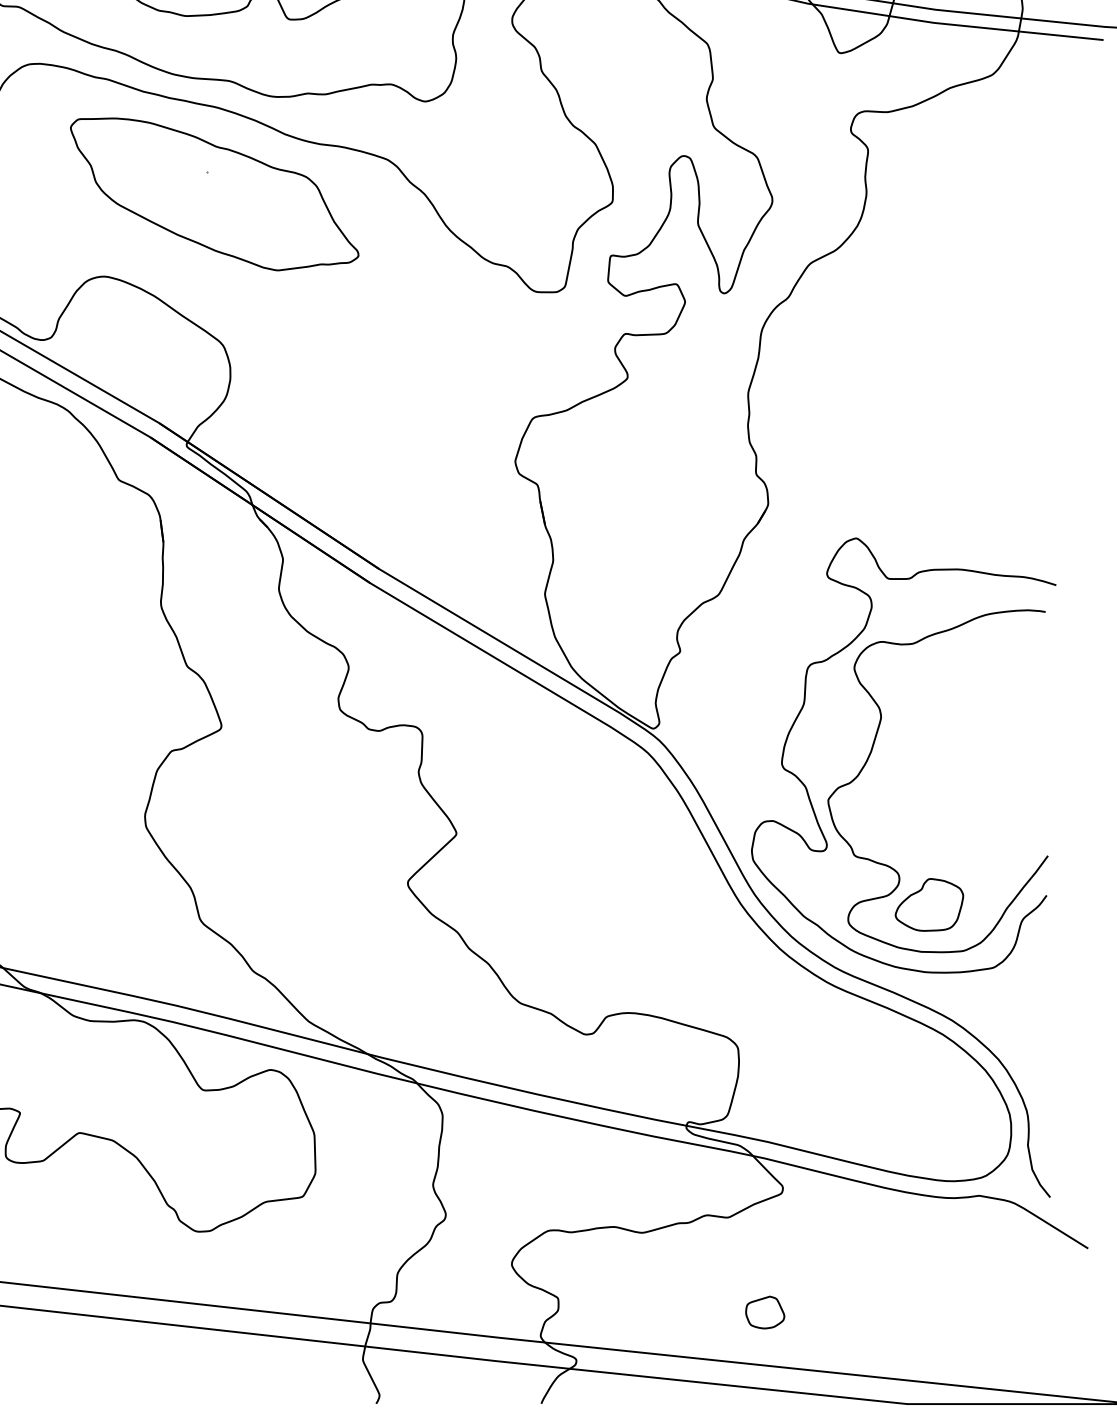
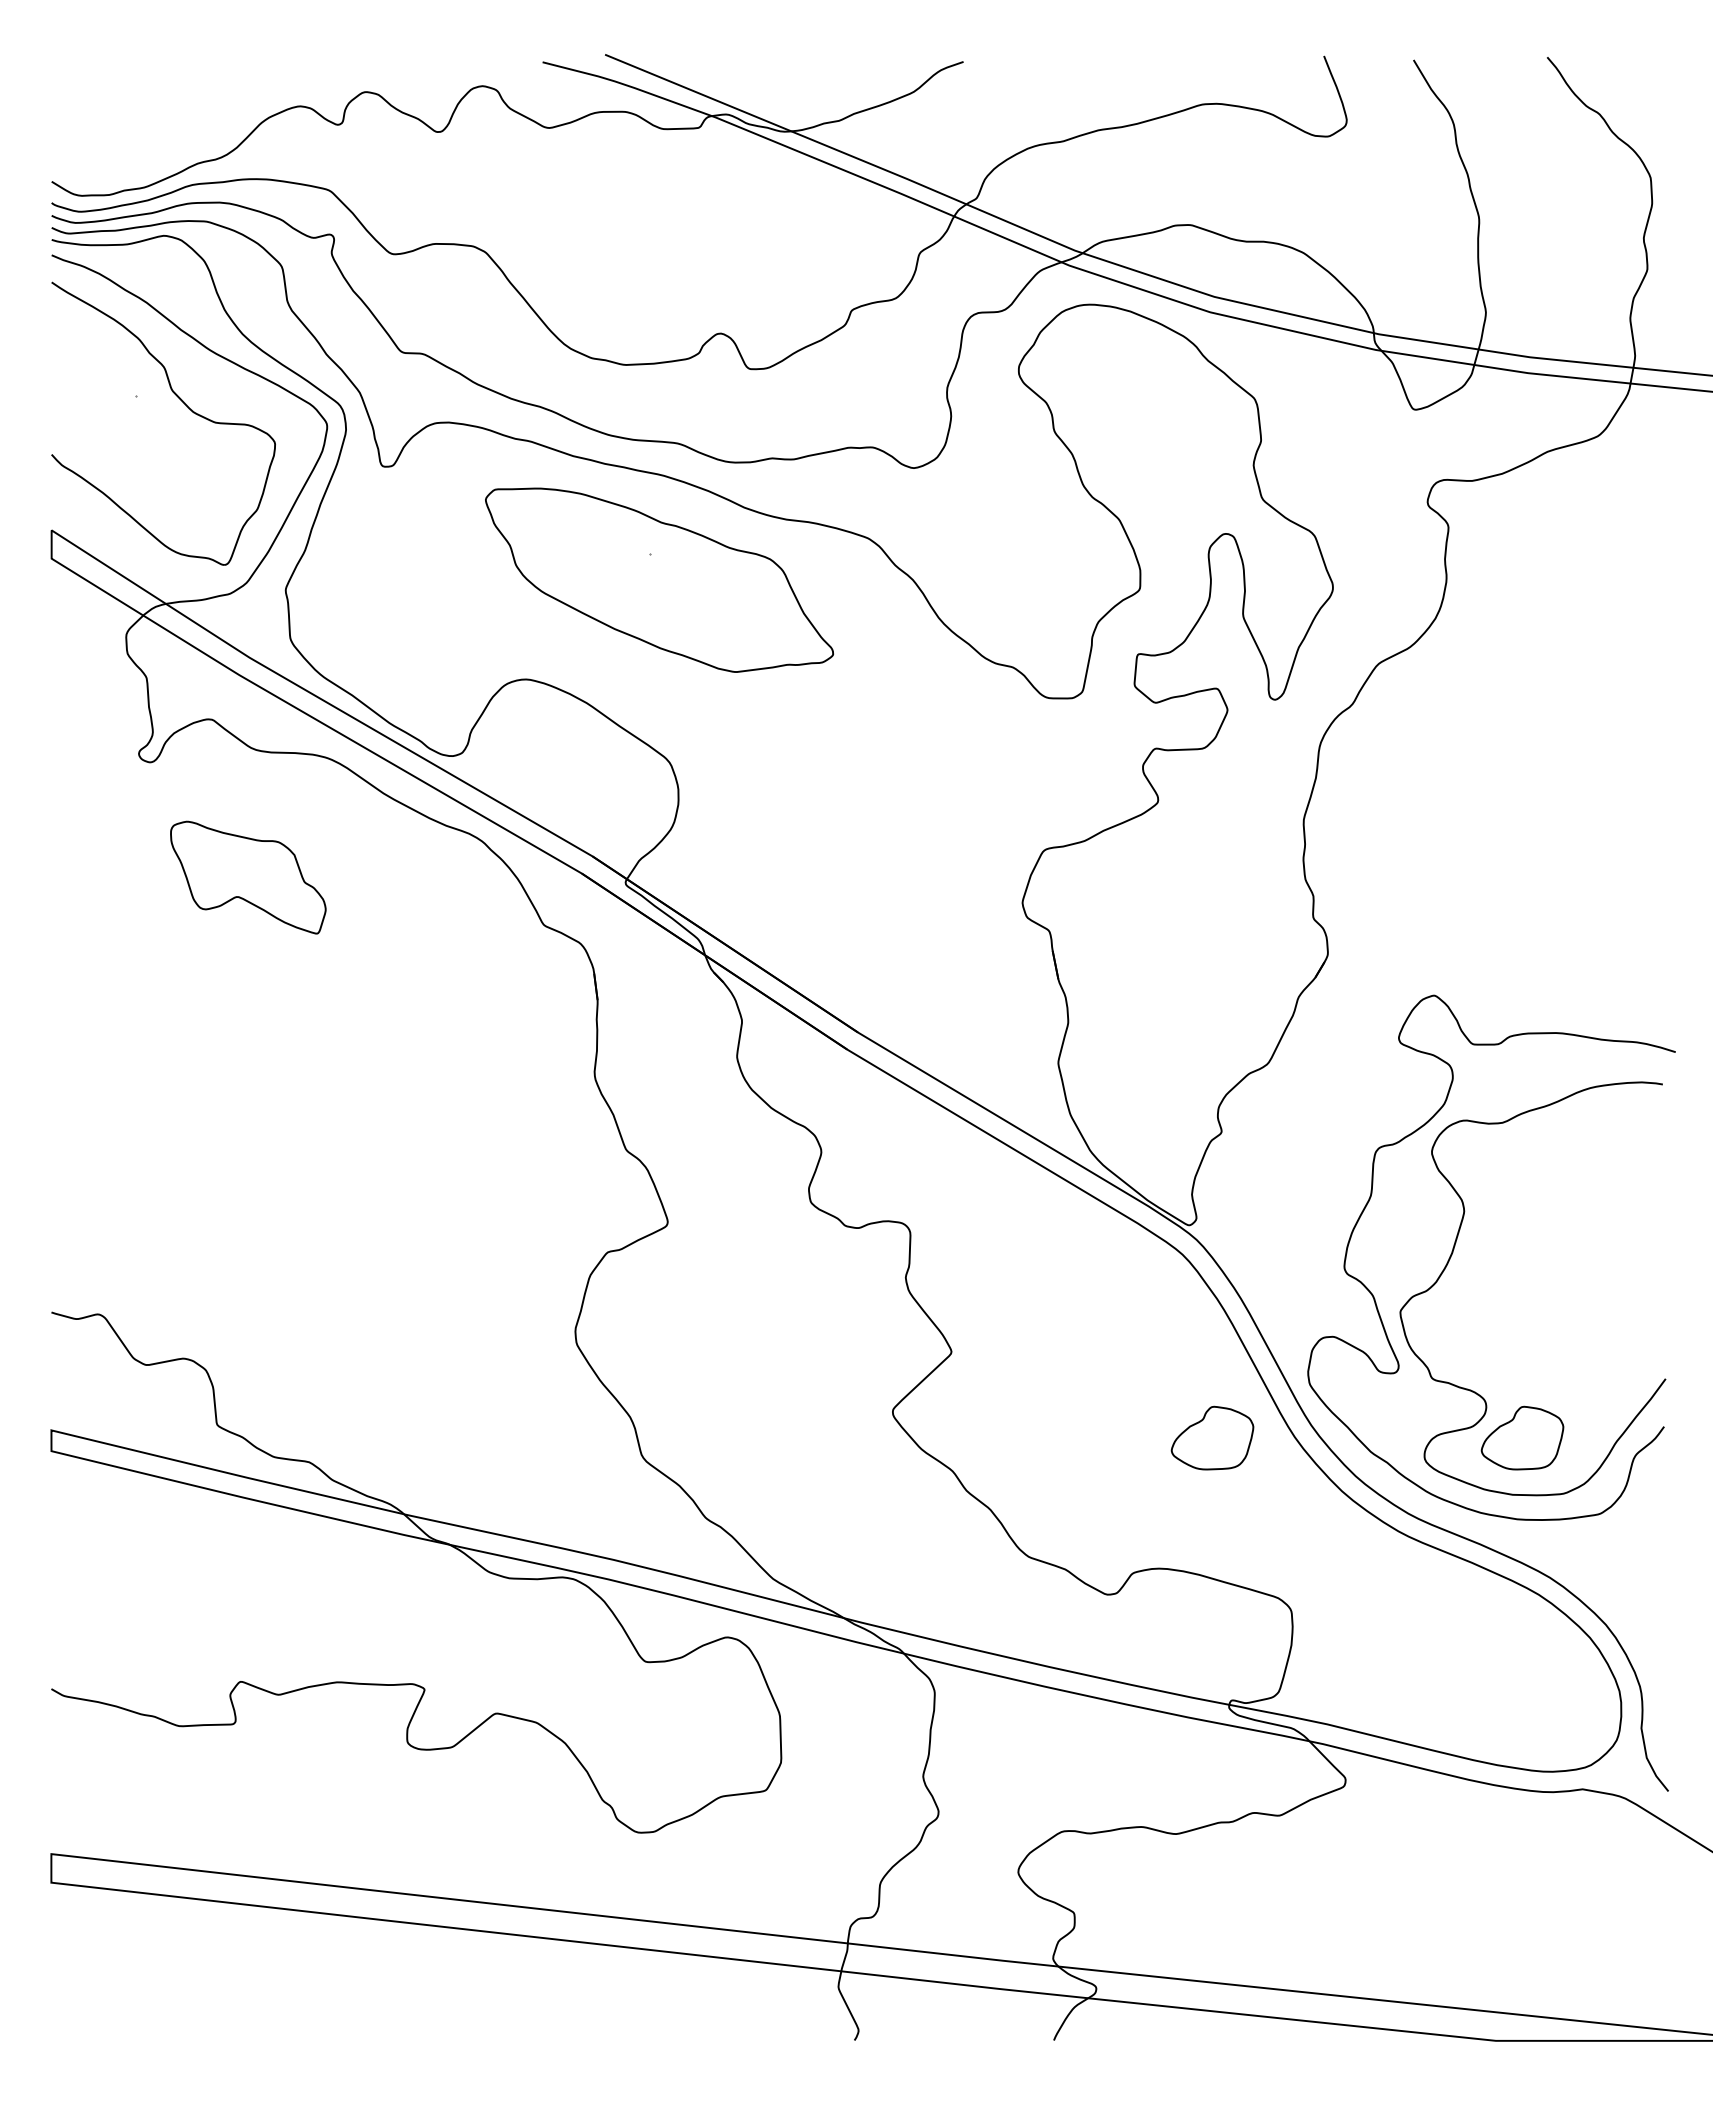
part: (672, 904) -> (1212, 1437), added
part: (765, 1312) -> (1324, 1930), removed

